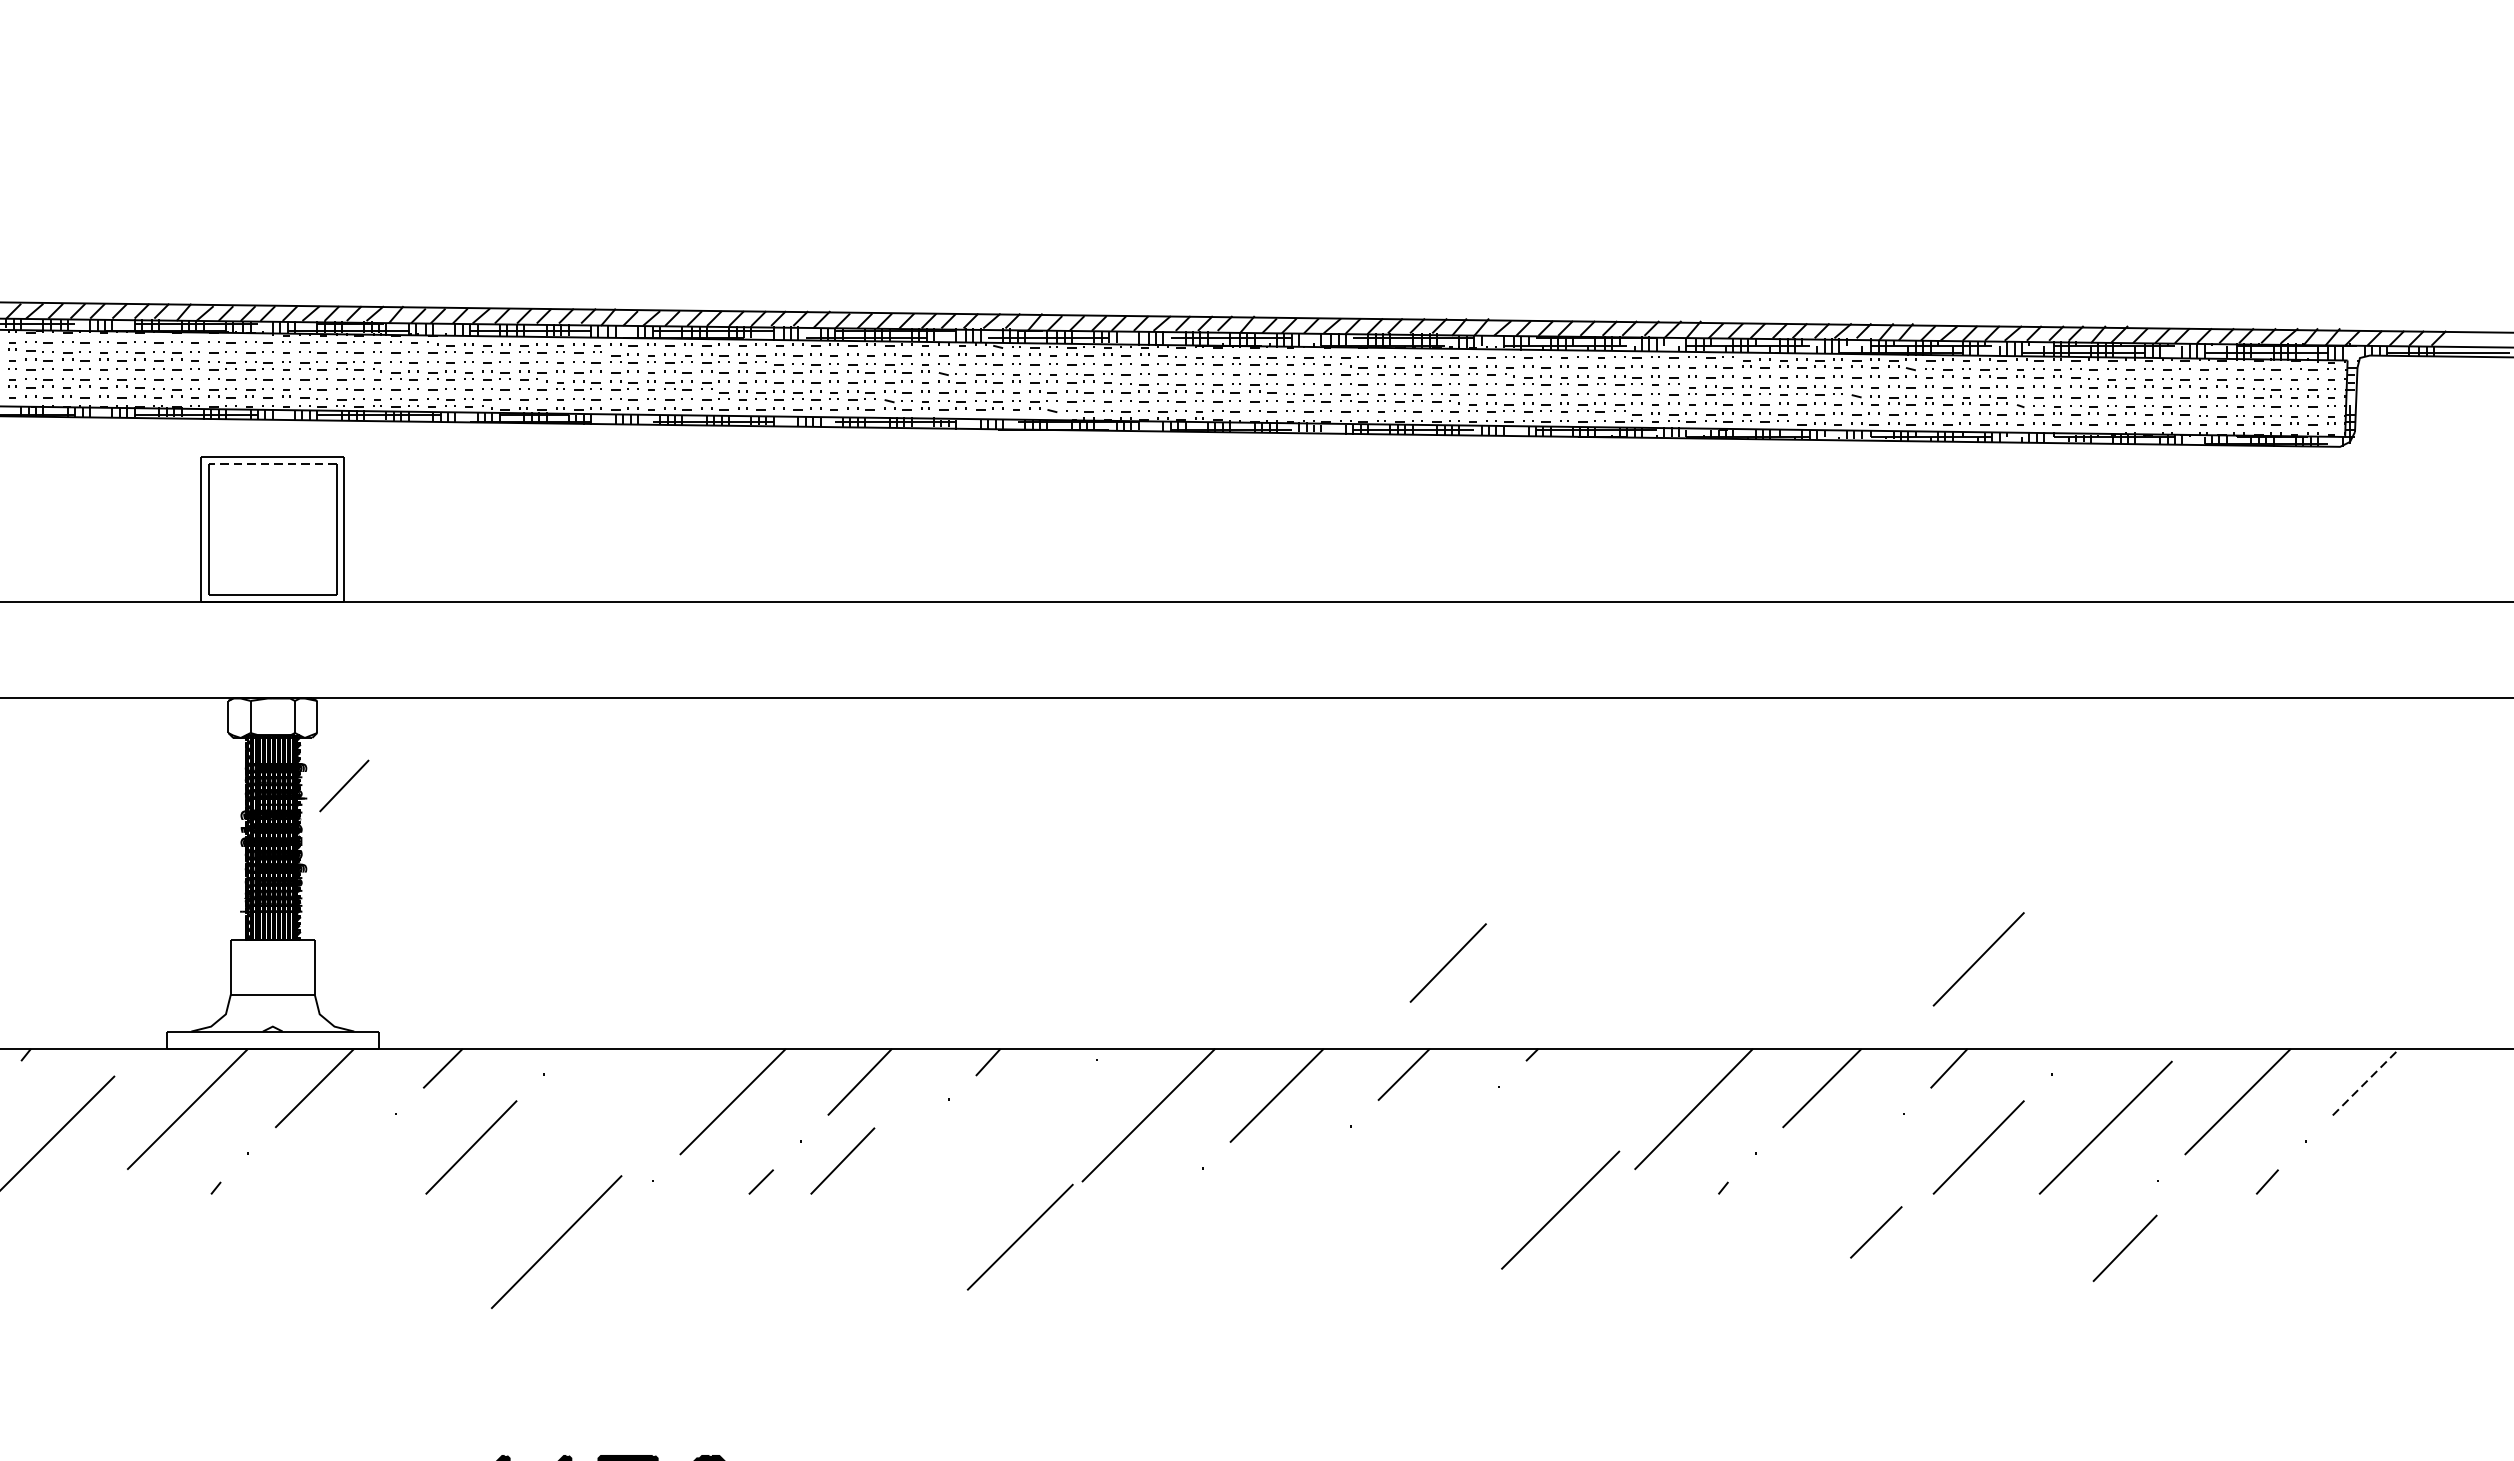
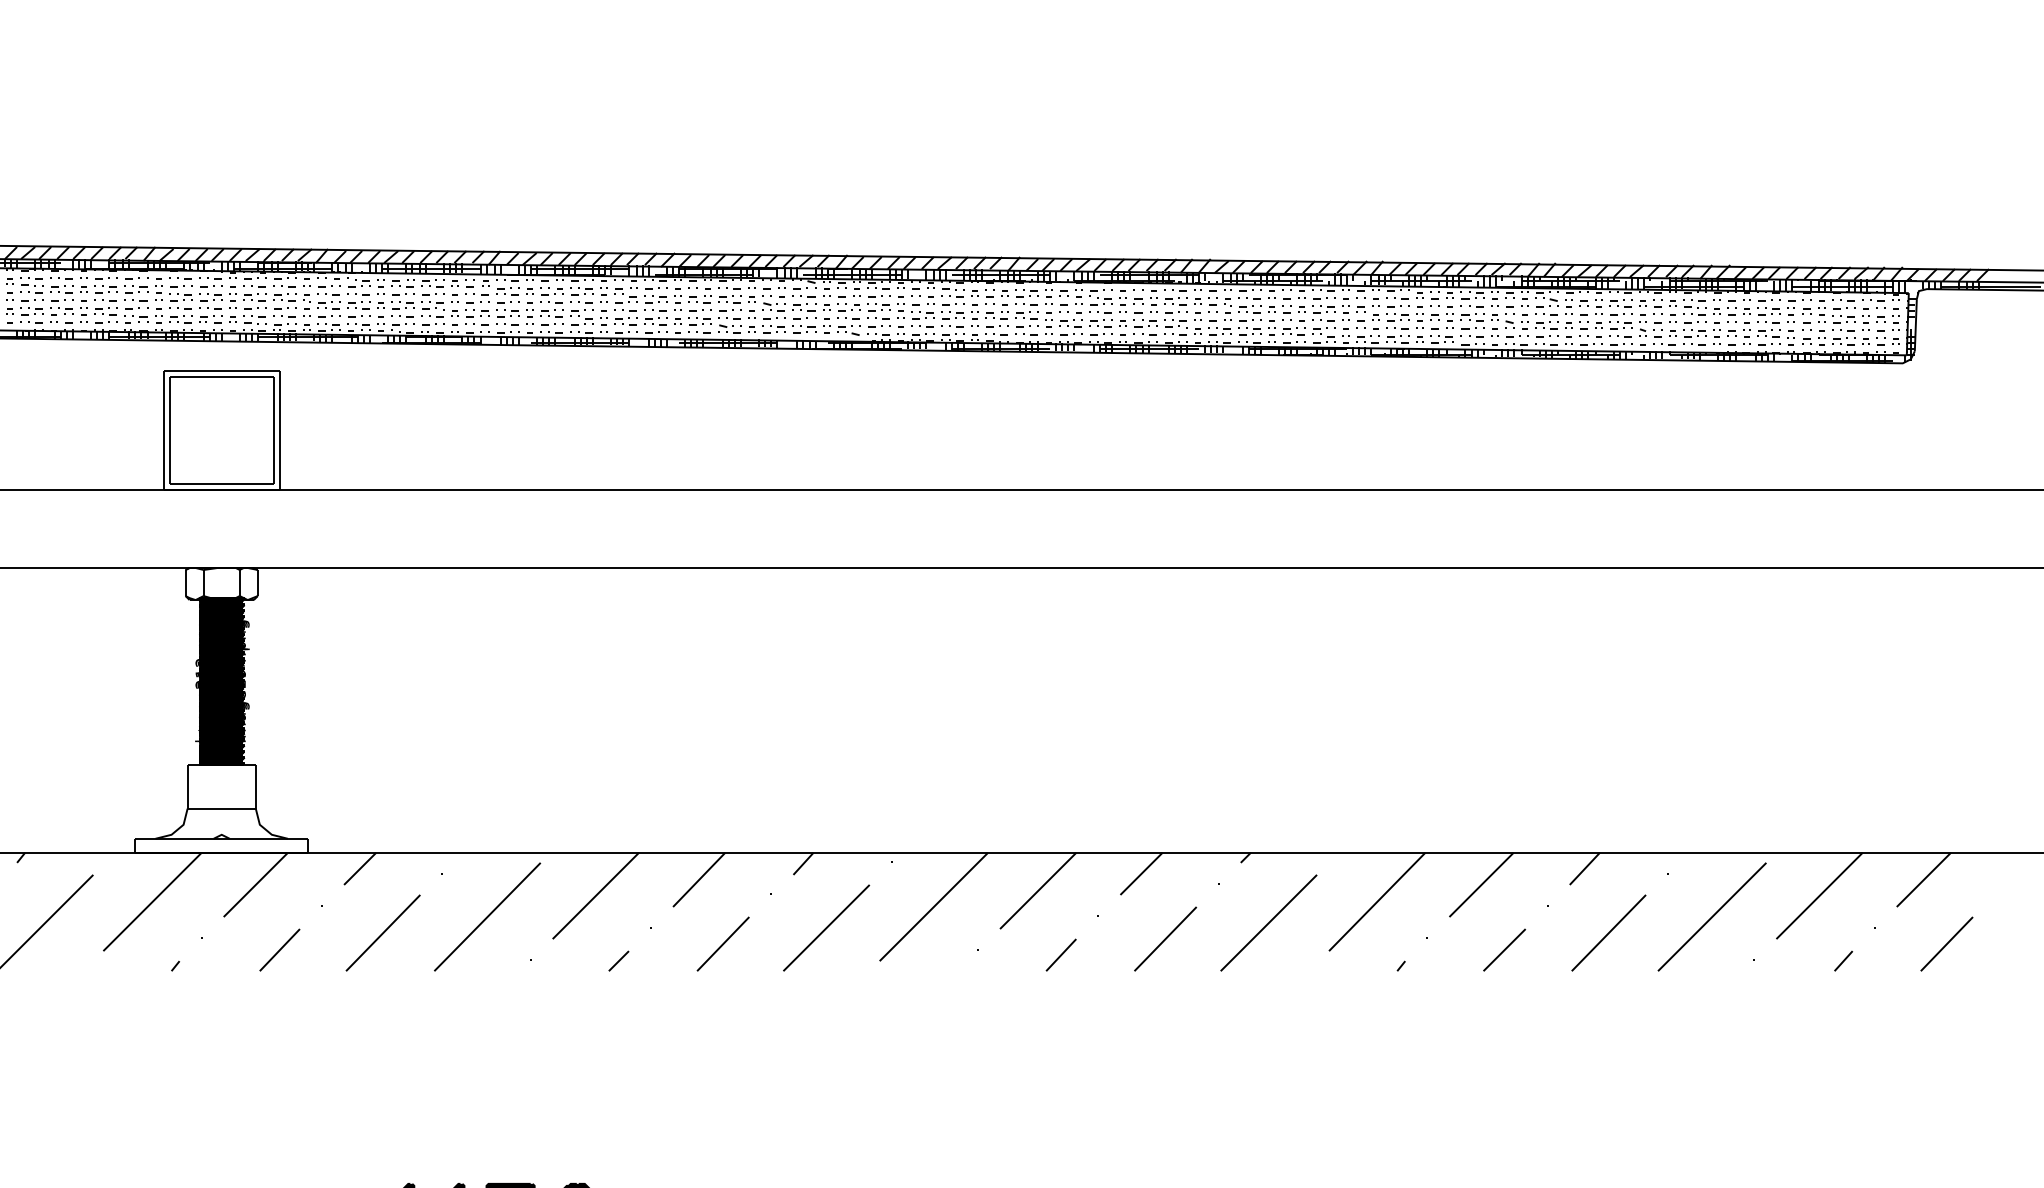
line: (272, 464) -> (221, 377), dashed -> solid
line: (343, 785) -> (279, 949), moved
line: (1978, 958) -> (1608, 779), removed
line: (1448, 962) -> (1165, 938), moved
line: (2366, 1081) -> (1924, 879), dashed -> solid
line: (841, 1160) -> (722, 943), moved
line: (1304, 1173) -> (1060, 954), added
line: (1560, 1209) -> (1268, 922), moved
line: (1876, 1231) -> (1504, 949), moved
line: (1020, 1236) -> (826, 927), moved
line: (556, 1241) -> (487, 916), moved
line: (2124, 1247) -> (1946, 943), moved

